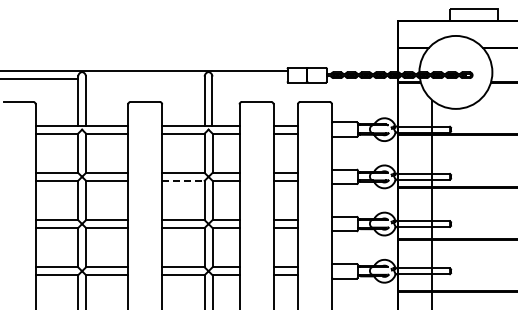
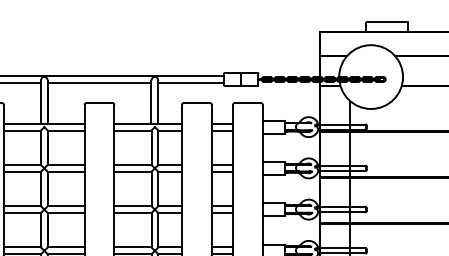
line: (144, 79) -> (98, 83), added
line: (249, 79) -> (190, 83), added
line: (183, 180) -> (132, 171), dashed -> solid

